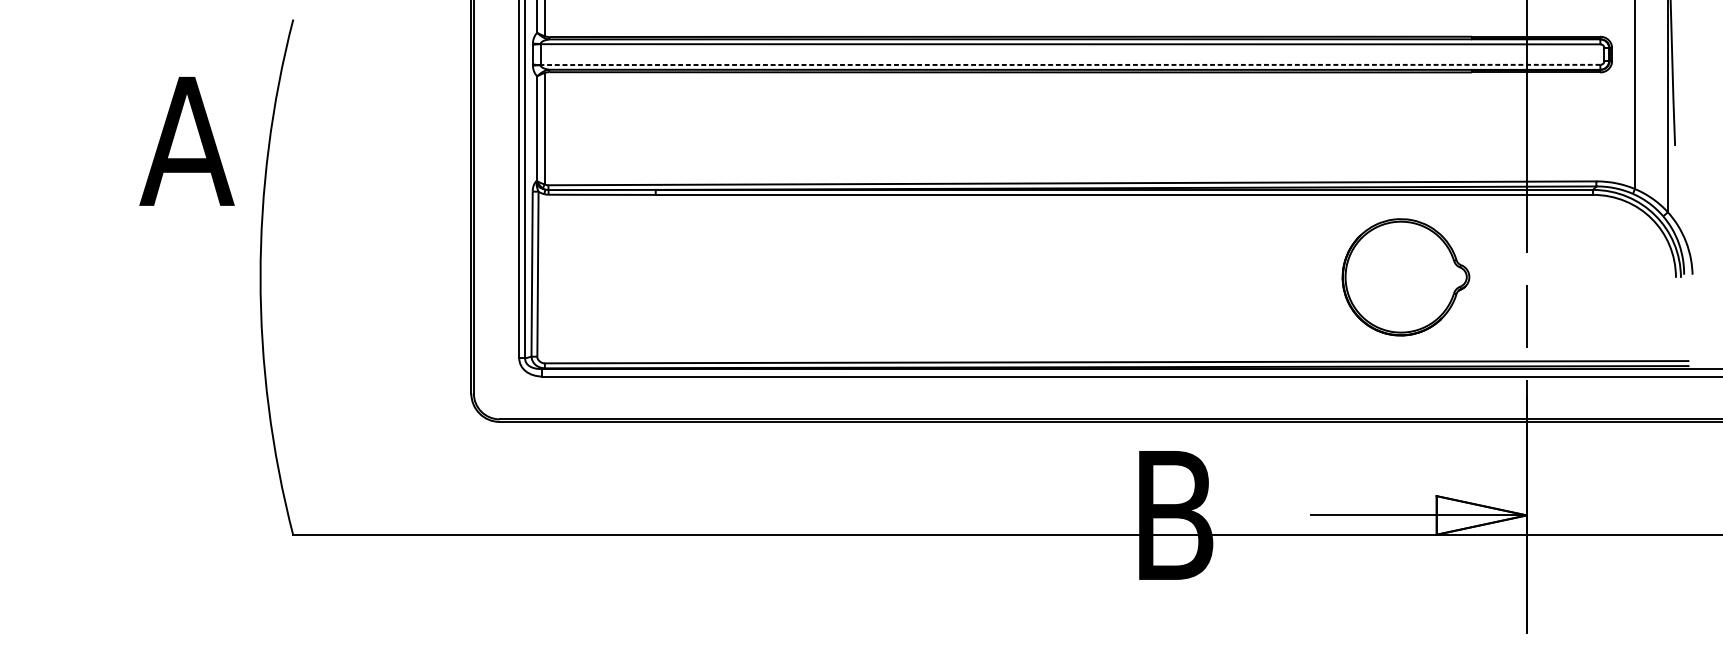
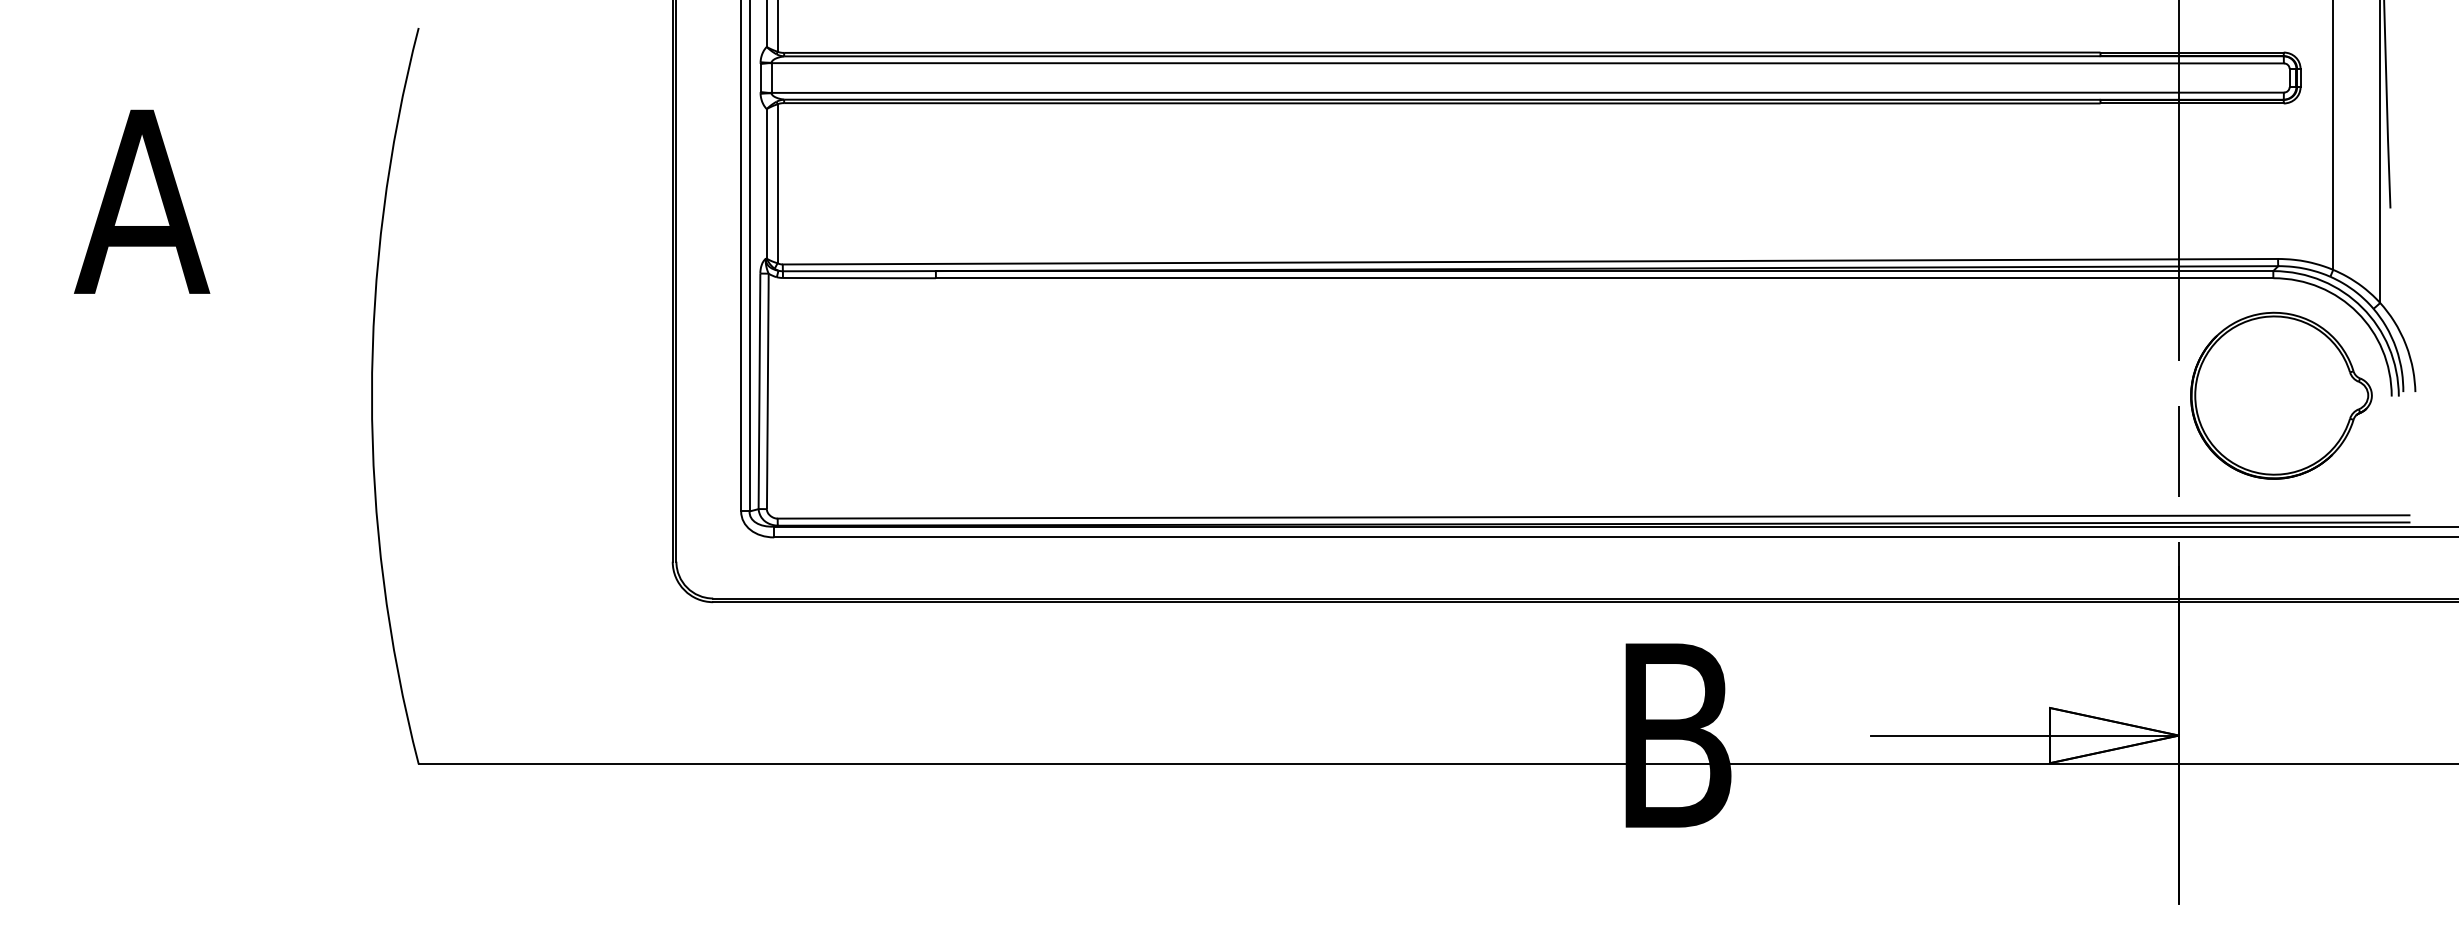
line: (1070, 64) -> (1527, 92), dashed -> solid
text: (187, 141) -> (142, 201), moved
part: (1406, 277) -> (2281, 395), moved

